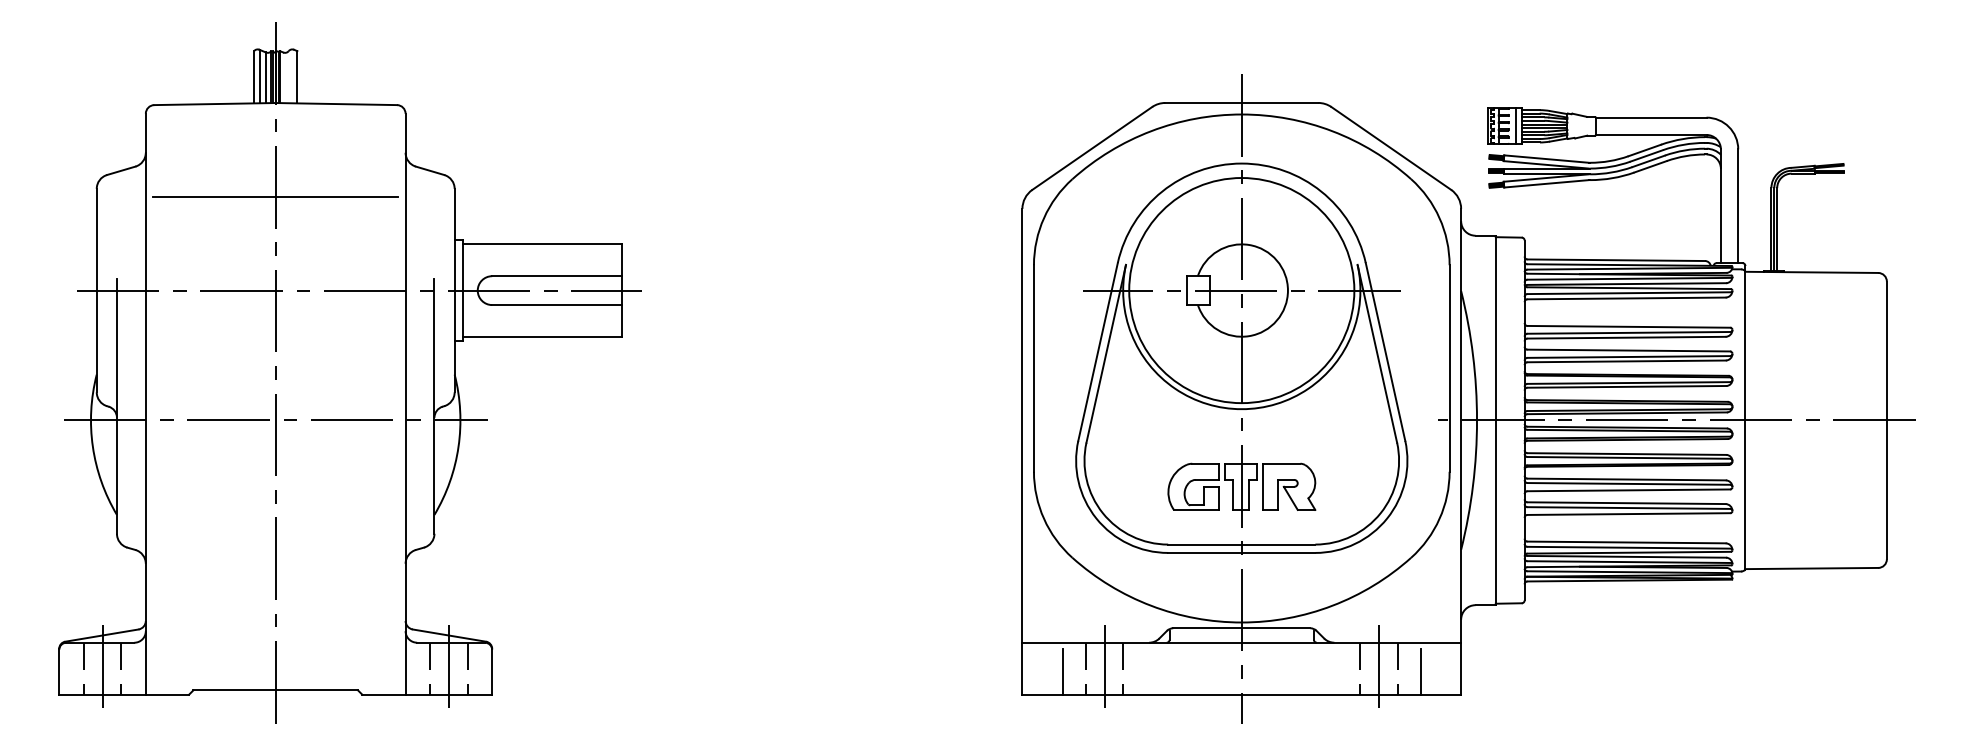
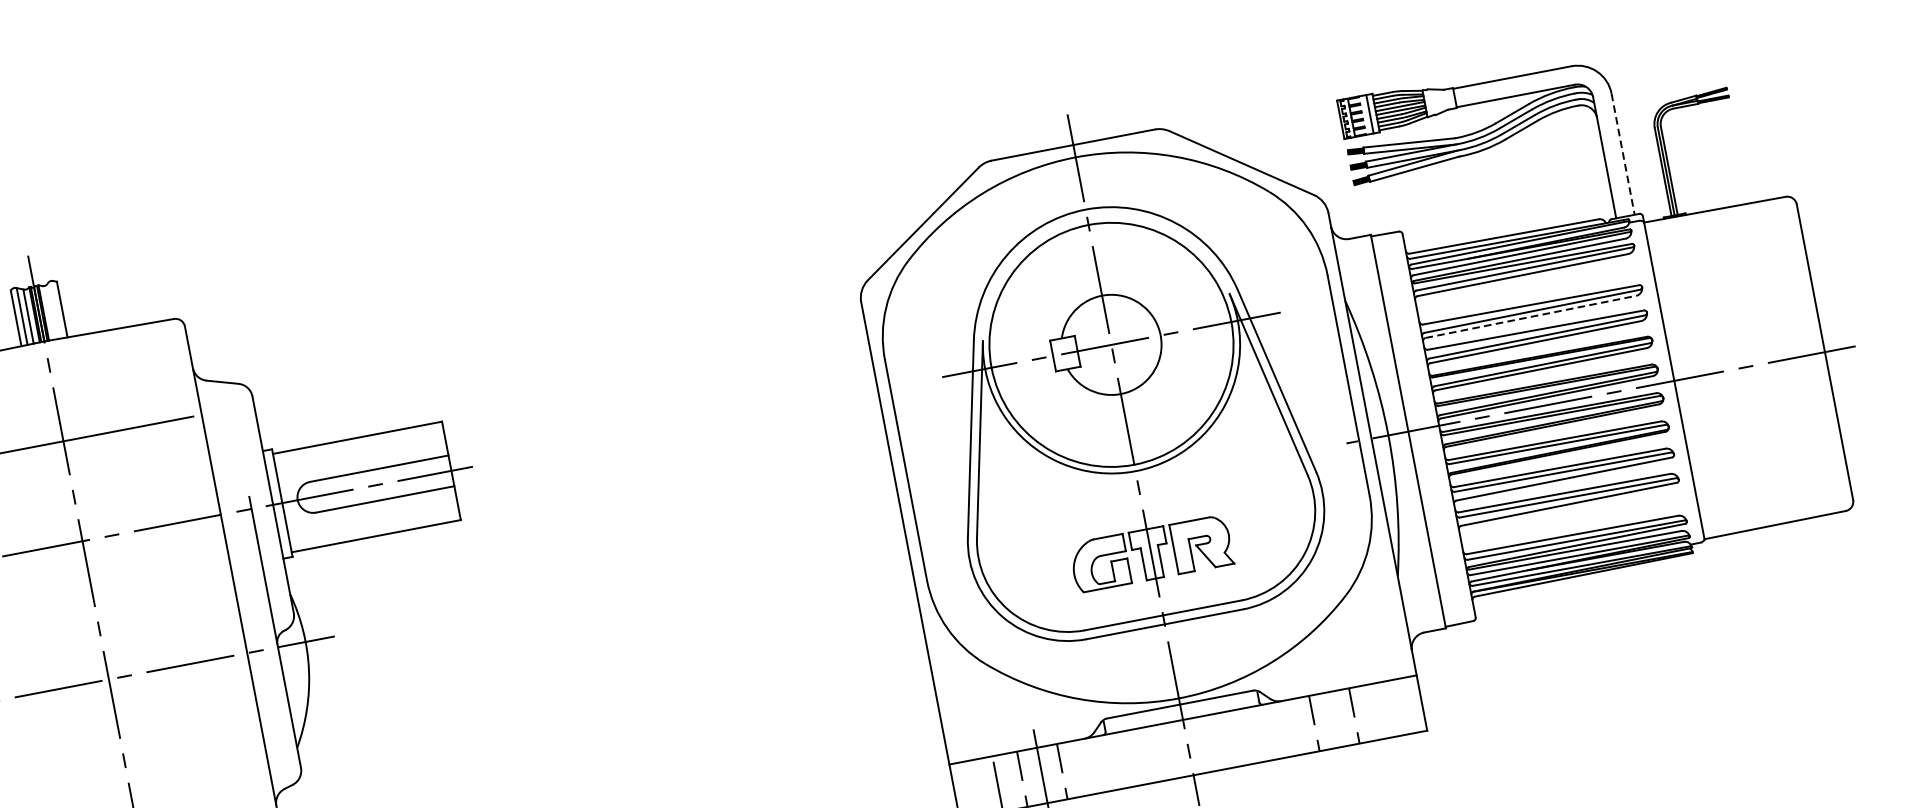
line: (1738, 206) -> (1623, 154), solid -> dashed
line: (1627, 337) -> (1531, 316), solid -> dashed
line: (1378, 668) -> (1333, 719), removed
line: (1420, 671) -> (1379, 714), removed

